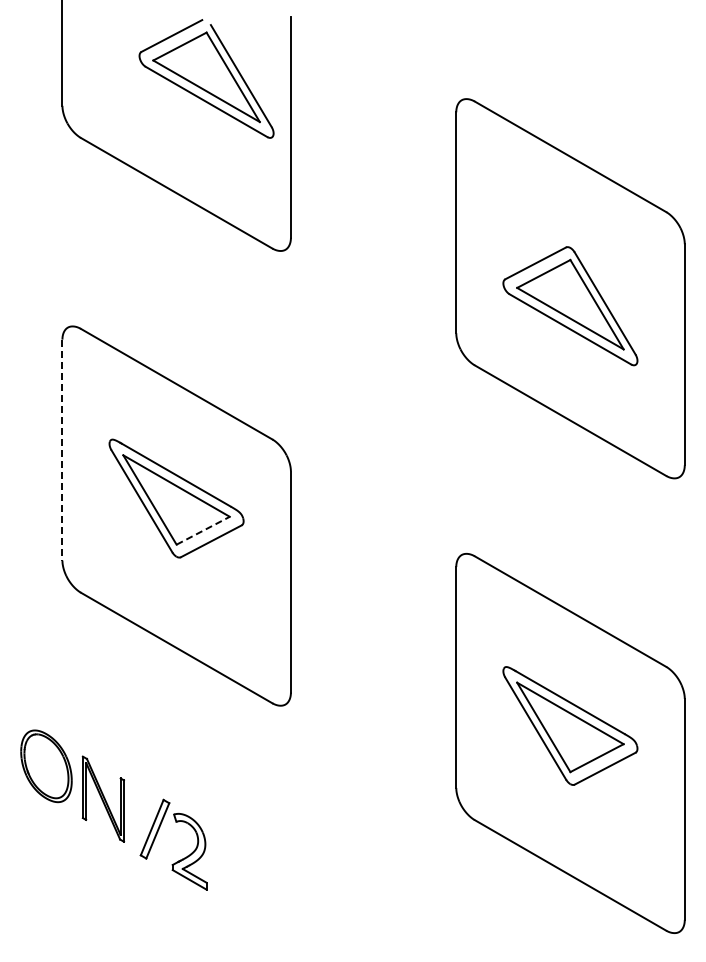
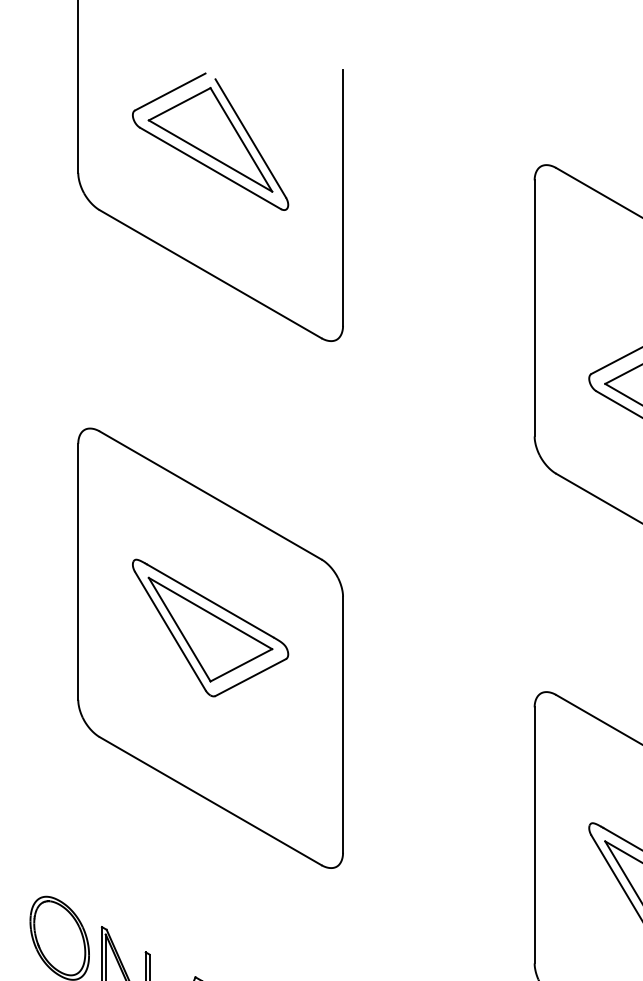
part: (206, 78) -> (210, 141), moved
line: (62, 450) -> (78, 572), dashed -> solid
line: (203, 530) -> (241, 665), dashed -> solid

